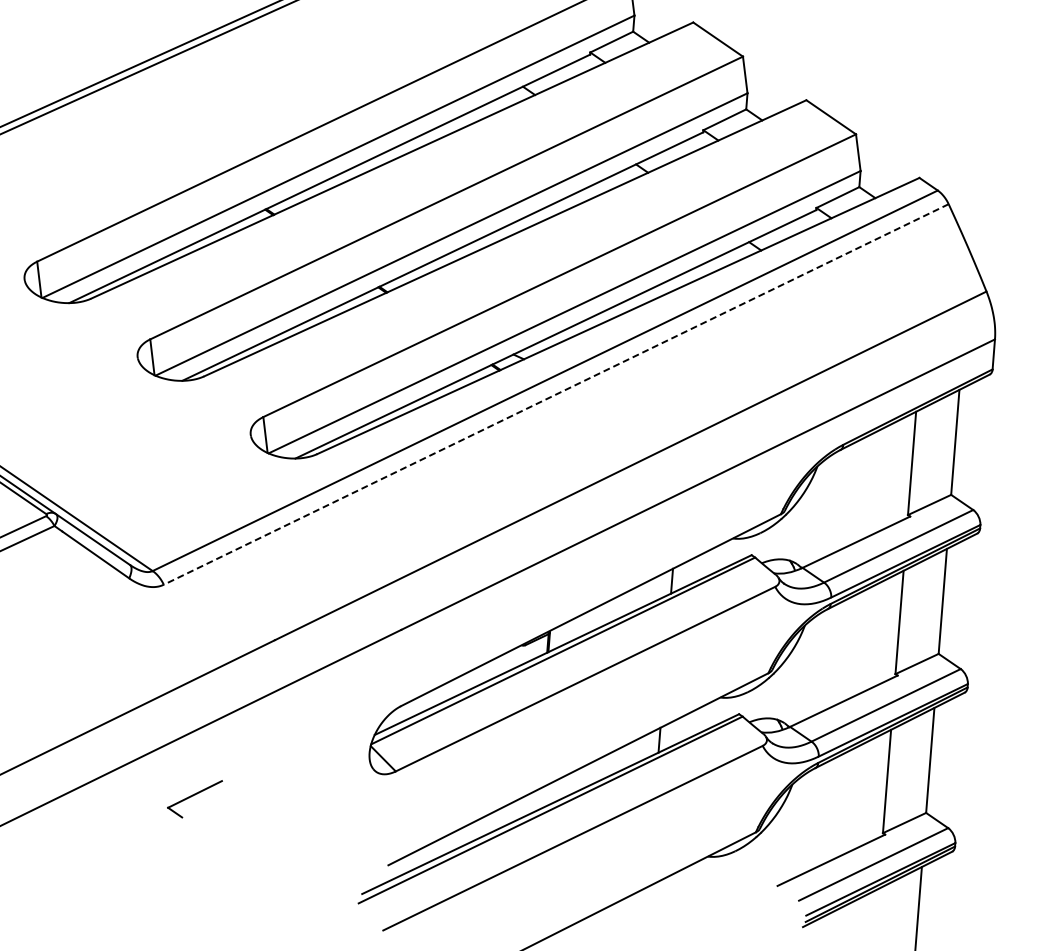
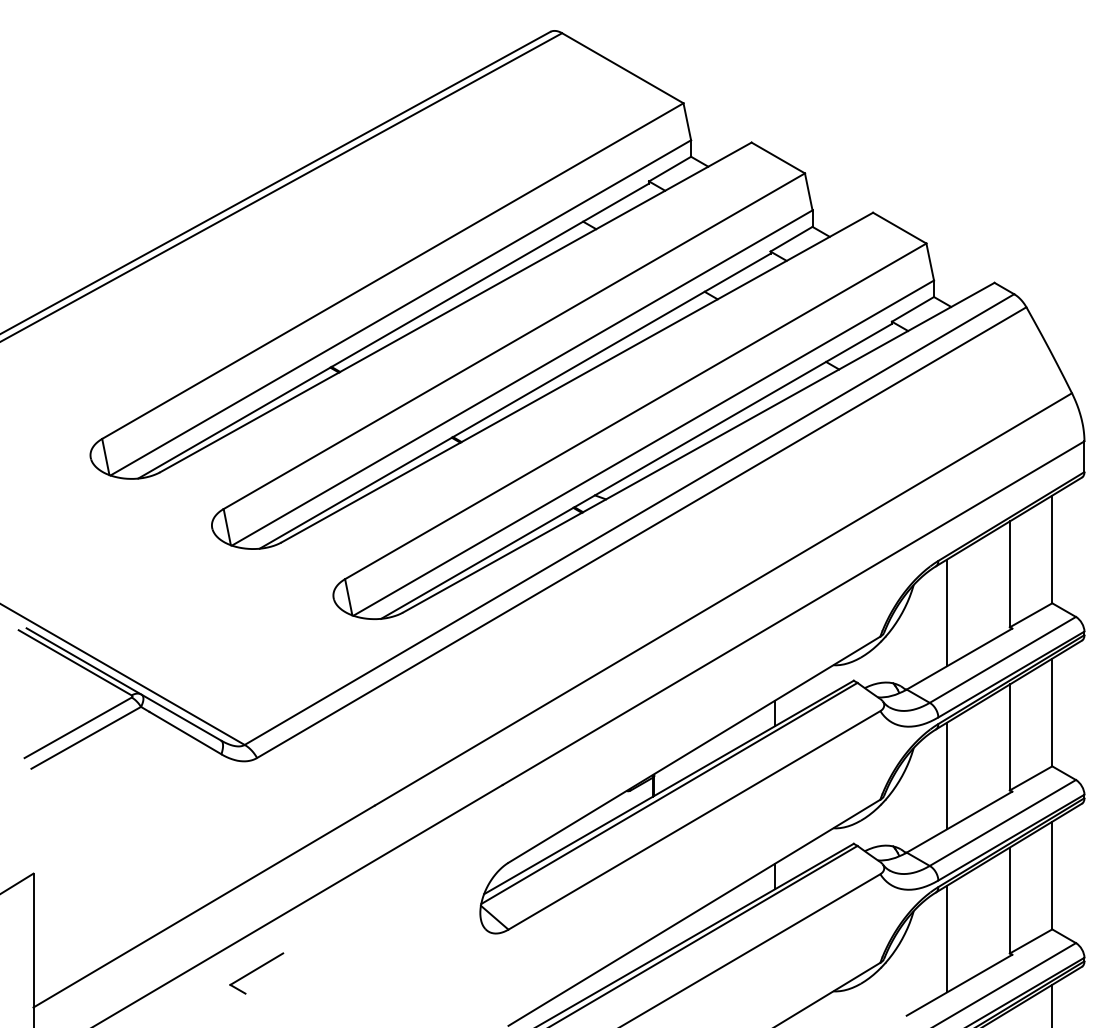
line: (555, 394) -> (641, 532), dashed -> solid
line: (848, 495) -> (947, 612), added
line: (835, 654) -> (947, 775), added
part: (194, 798) -> (256, 973), moved
line: (823, 813) -> (947, 938), added

